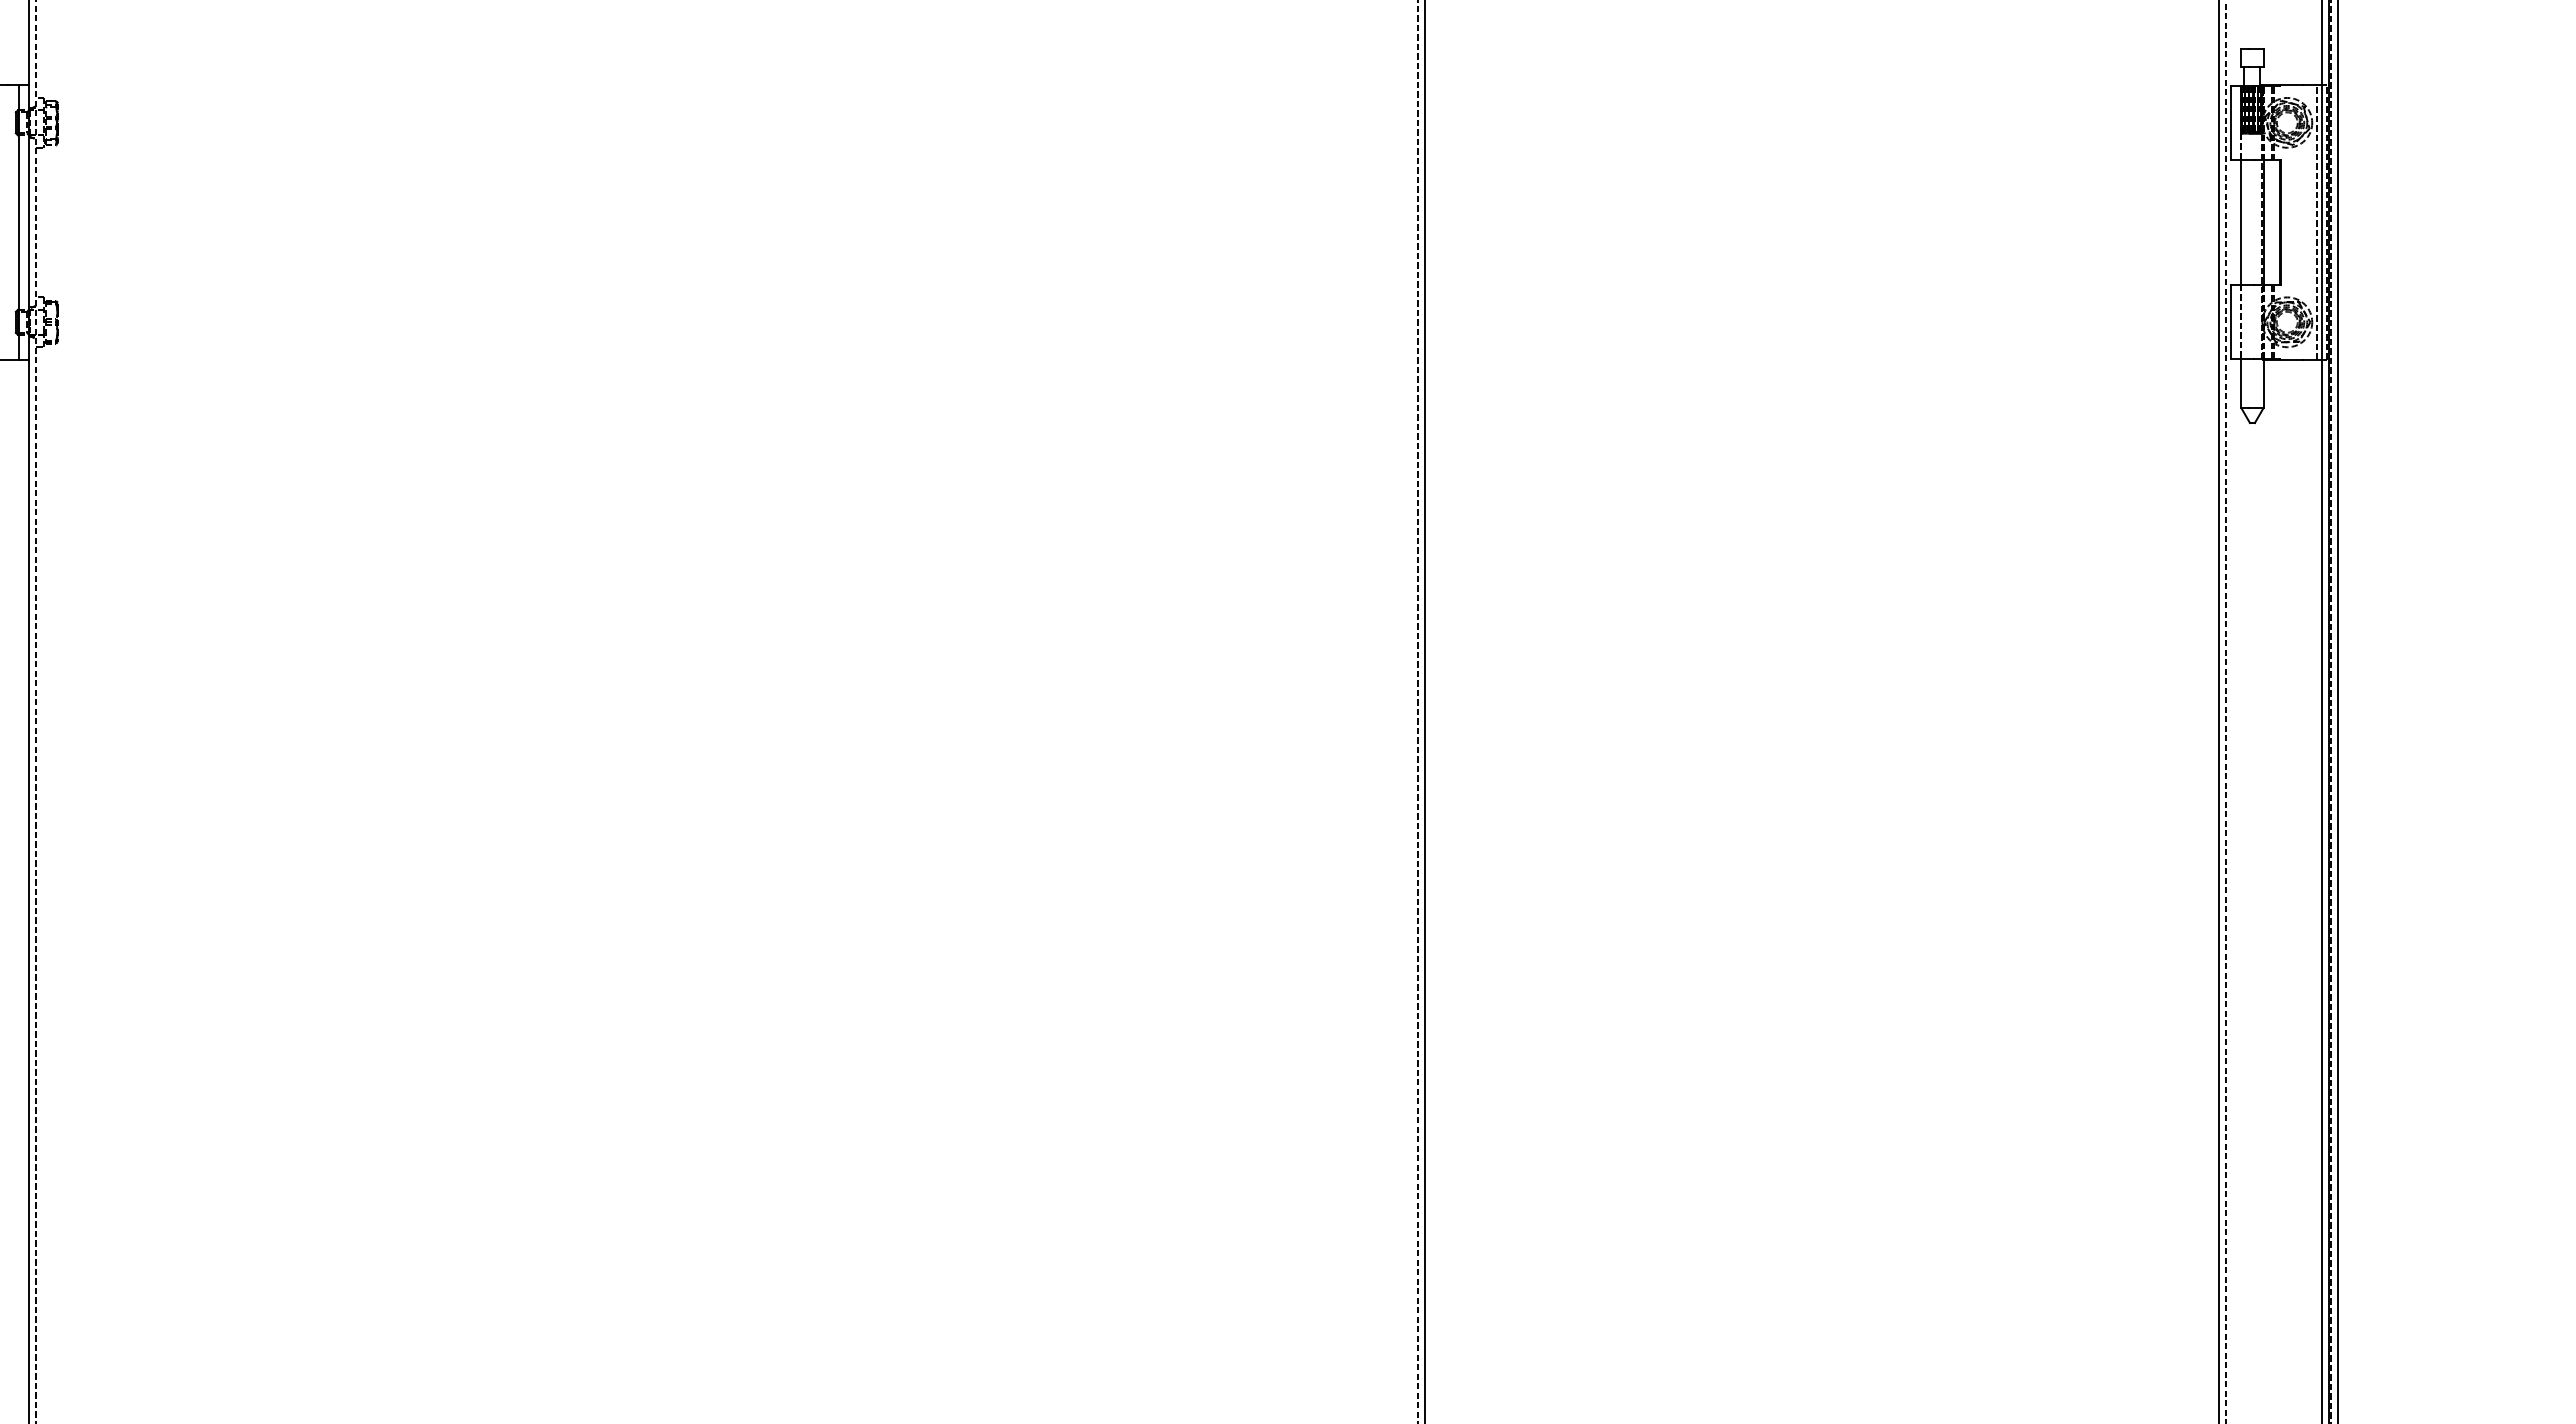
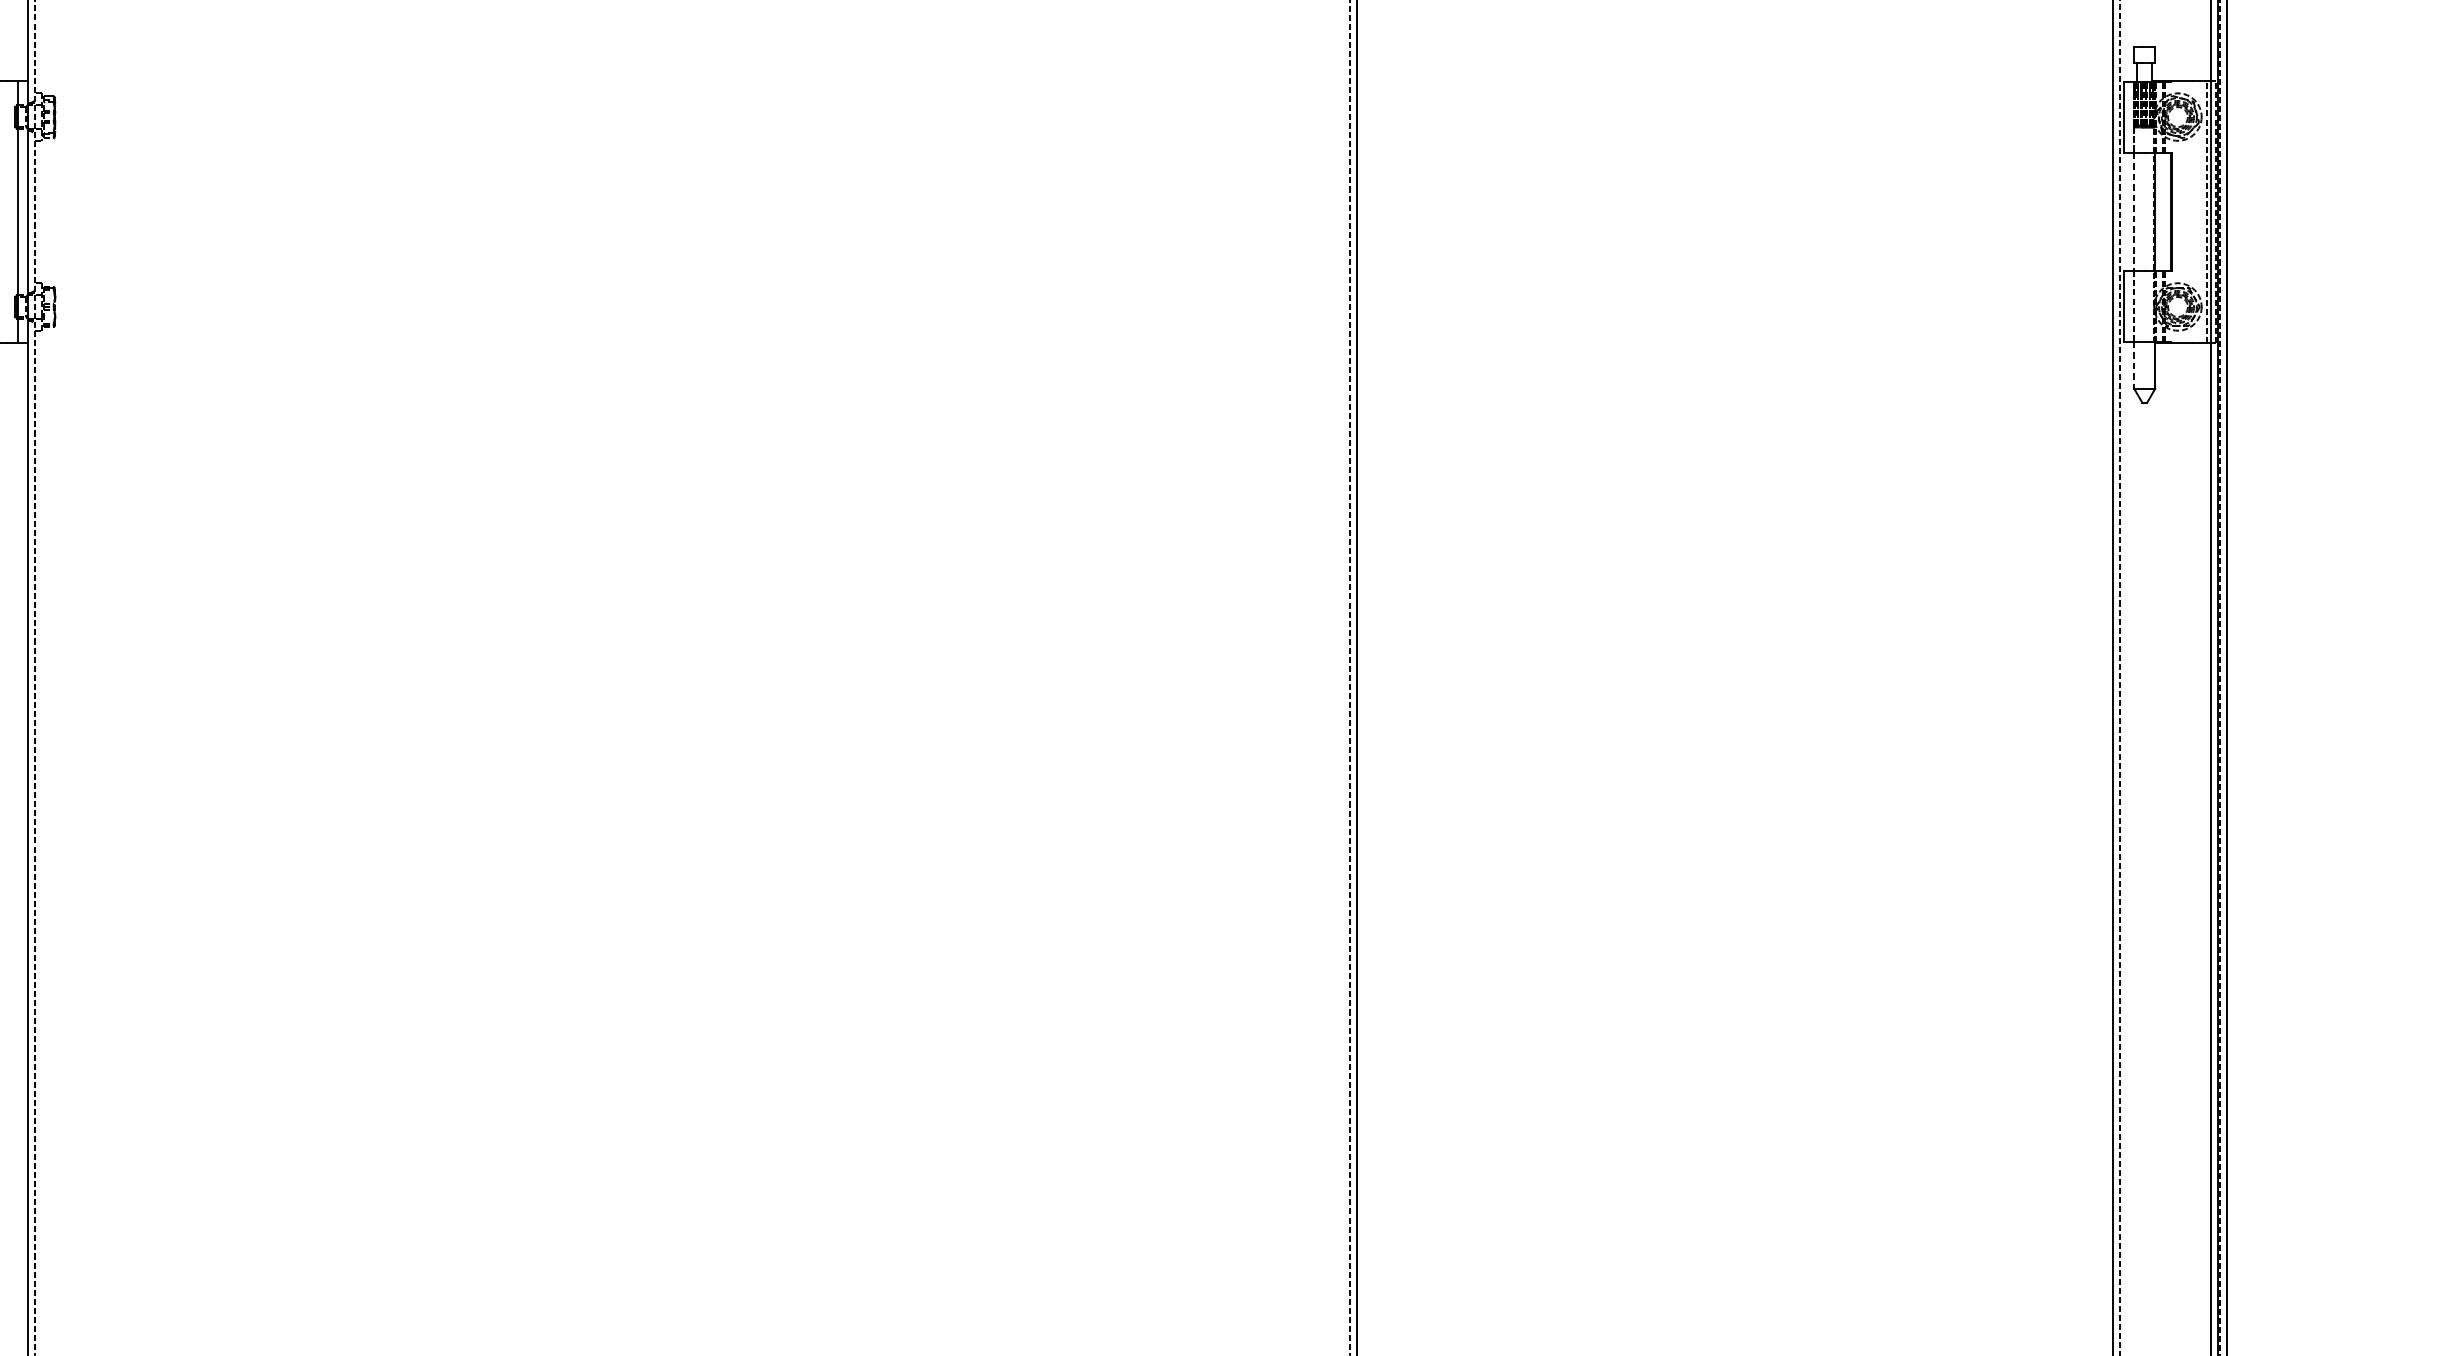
line: (2241, 223) -> (2134, 212), solid -> dashed
line: (2241, 383) -> (2134, 365), solid -> dashed

